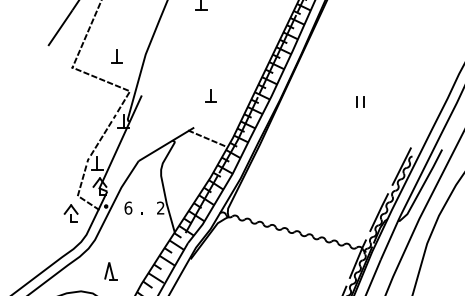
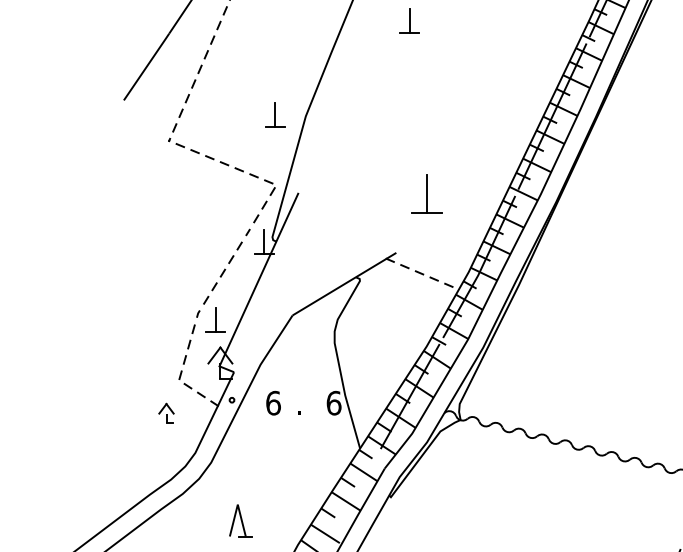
part: (116, 56) -> (273, 114), moved
part: (210, 95) -> (426, 192), size x1.6
text: (160, 207) -> (333, 402), 2 -> 6
part: (70, 213) -> (165, 413), size x0.6

